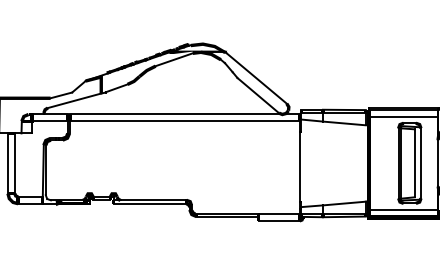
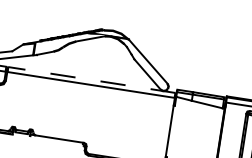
line: (184, 114) -> (91, 79), solid -> dashed
line: (149, 203) -> (56, 140), removed

